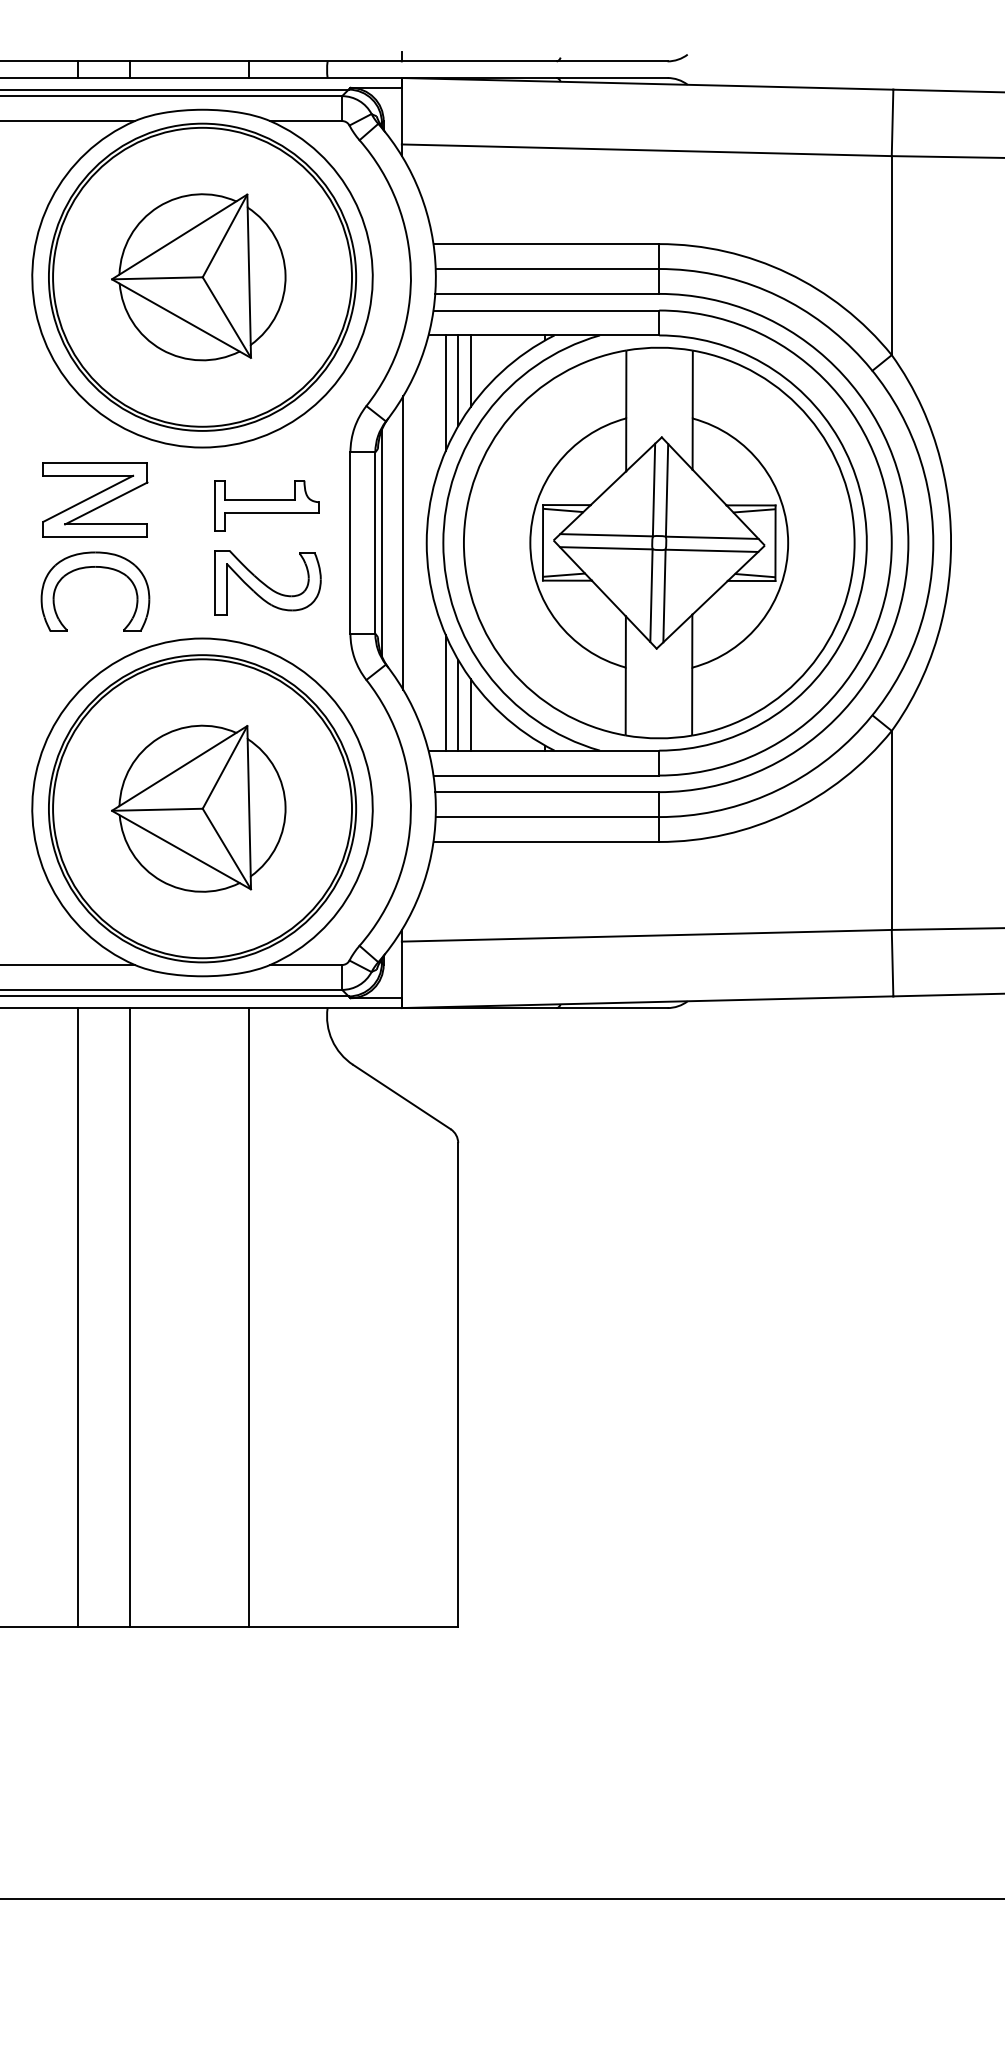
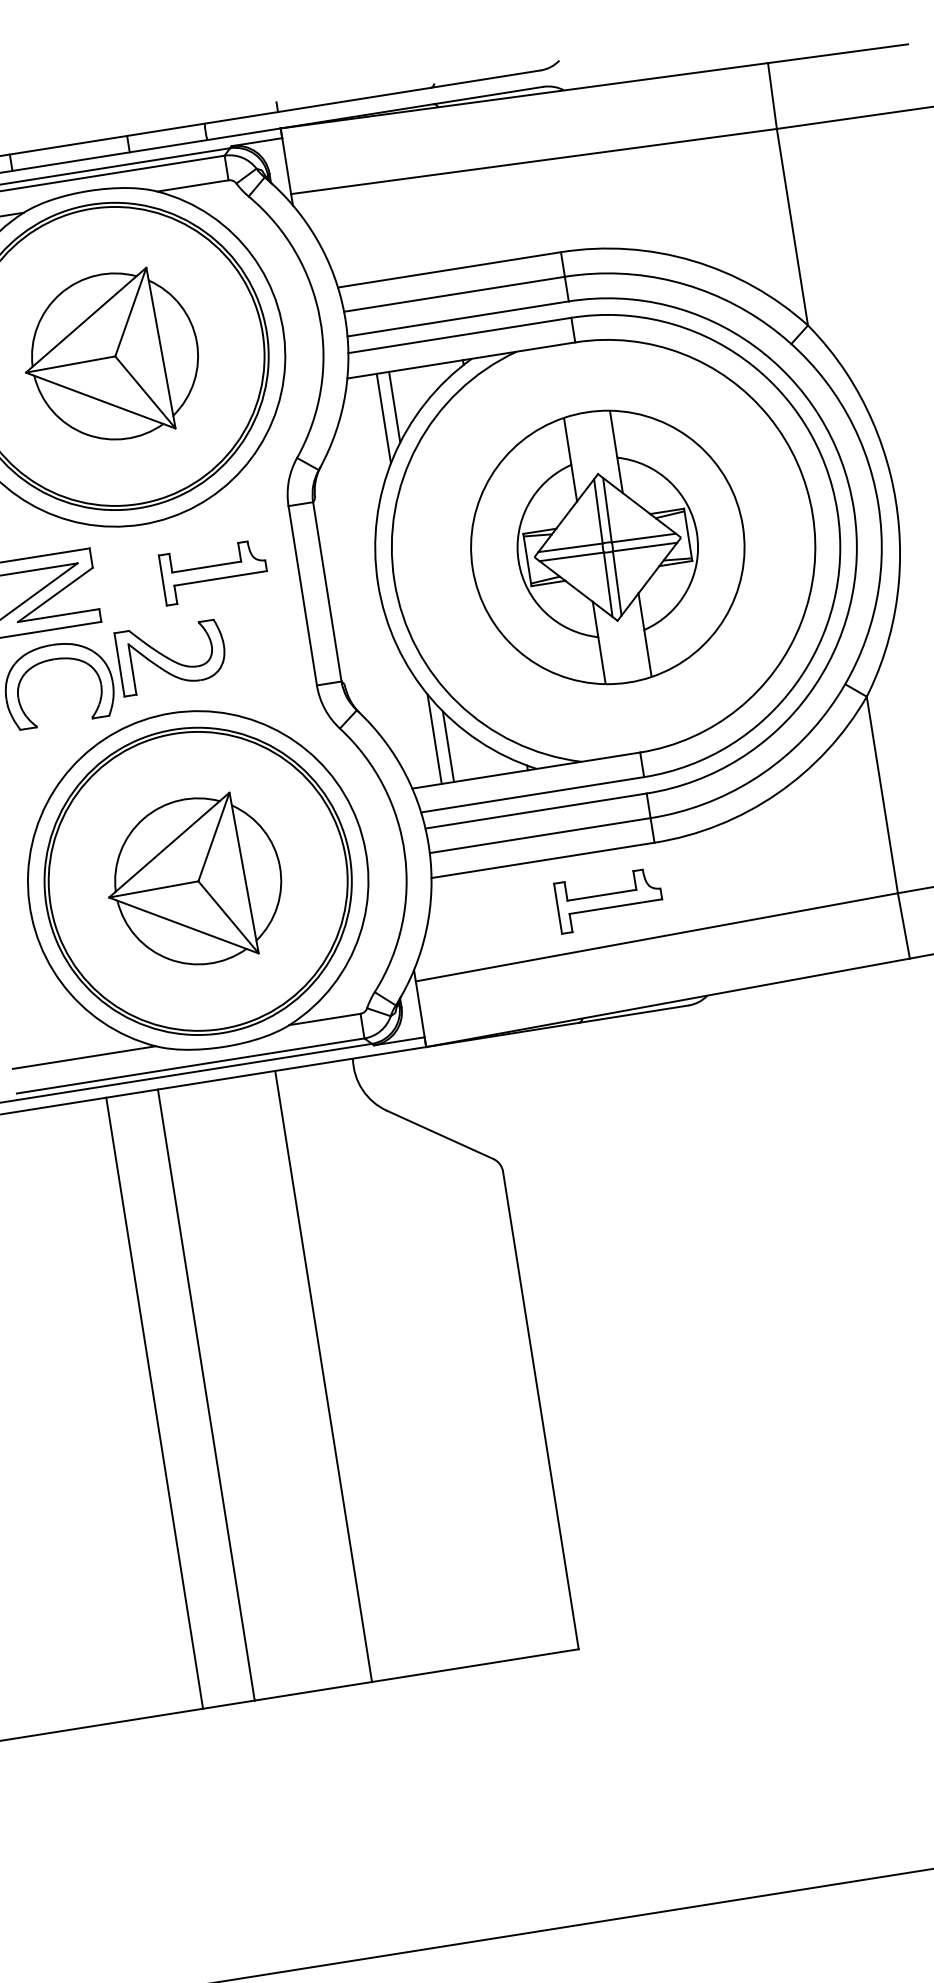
line: (445, 392) -> (373, 432), removed
line: (381, 542) -> (333, 590), removed
line: (403, 542) -> (355, 586), removed
part: (659, 542) -> (607, 546), size x0.7
part: (267, 582) -> (171, 656), moved
line: (445, 692) -> (420, 728), removed
part: (605, 891) -> (609, 900), added

